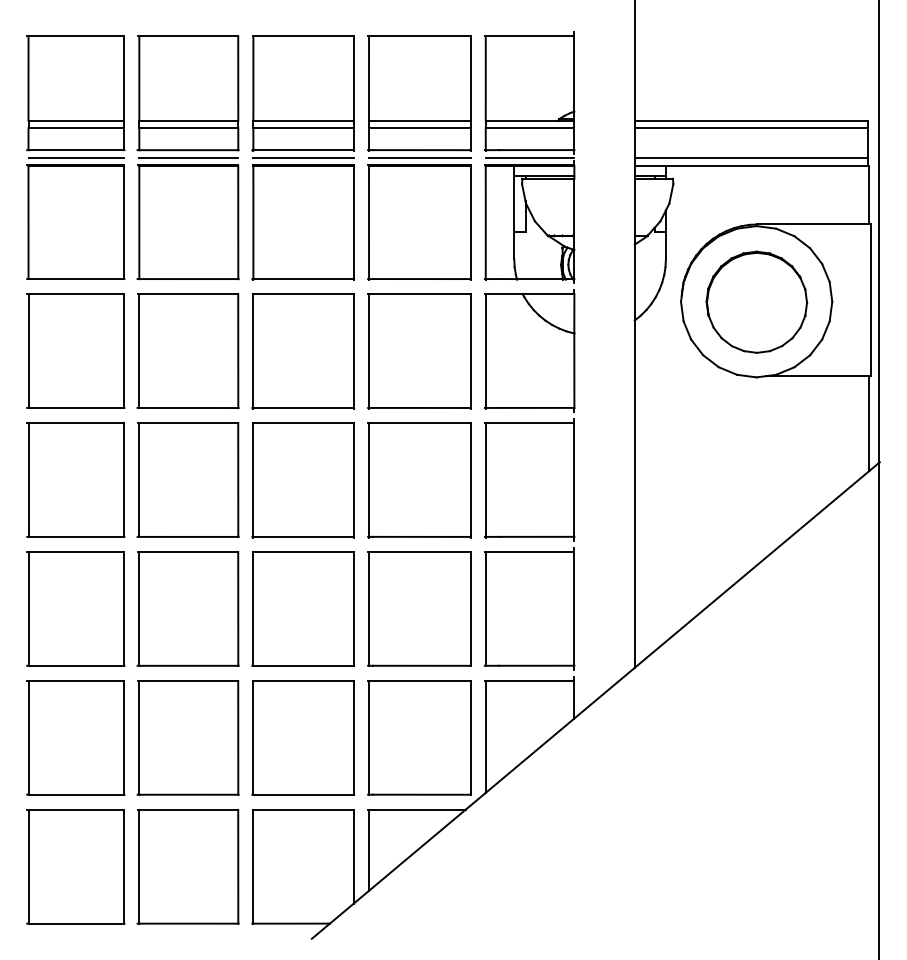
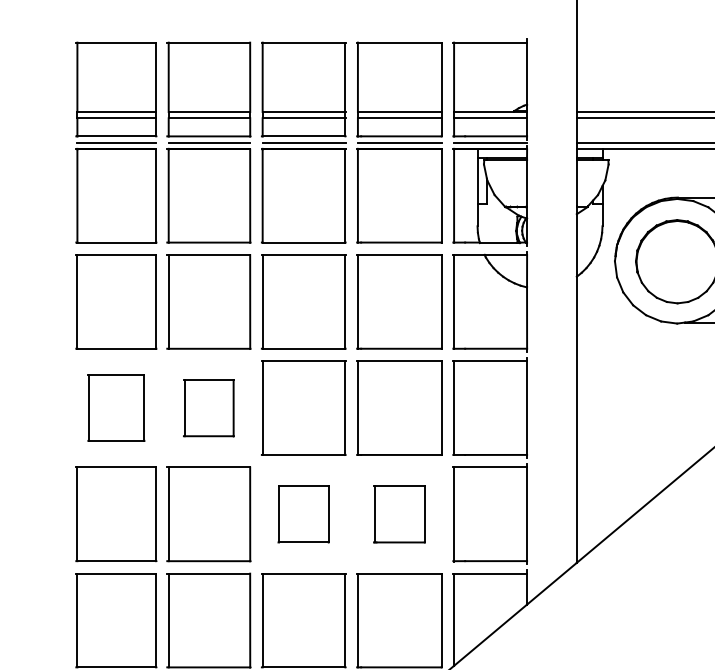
part: (75, 479) -> (116, 407), size x0.7
part: (187, 479) -> (208, 407), size x0.6
part: (302, 608) -> (303, 513), size x0.6
part: (419, 608) -> (399, 513), size x0.6

